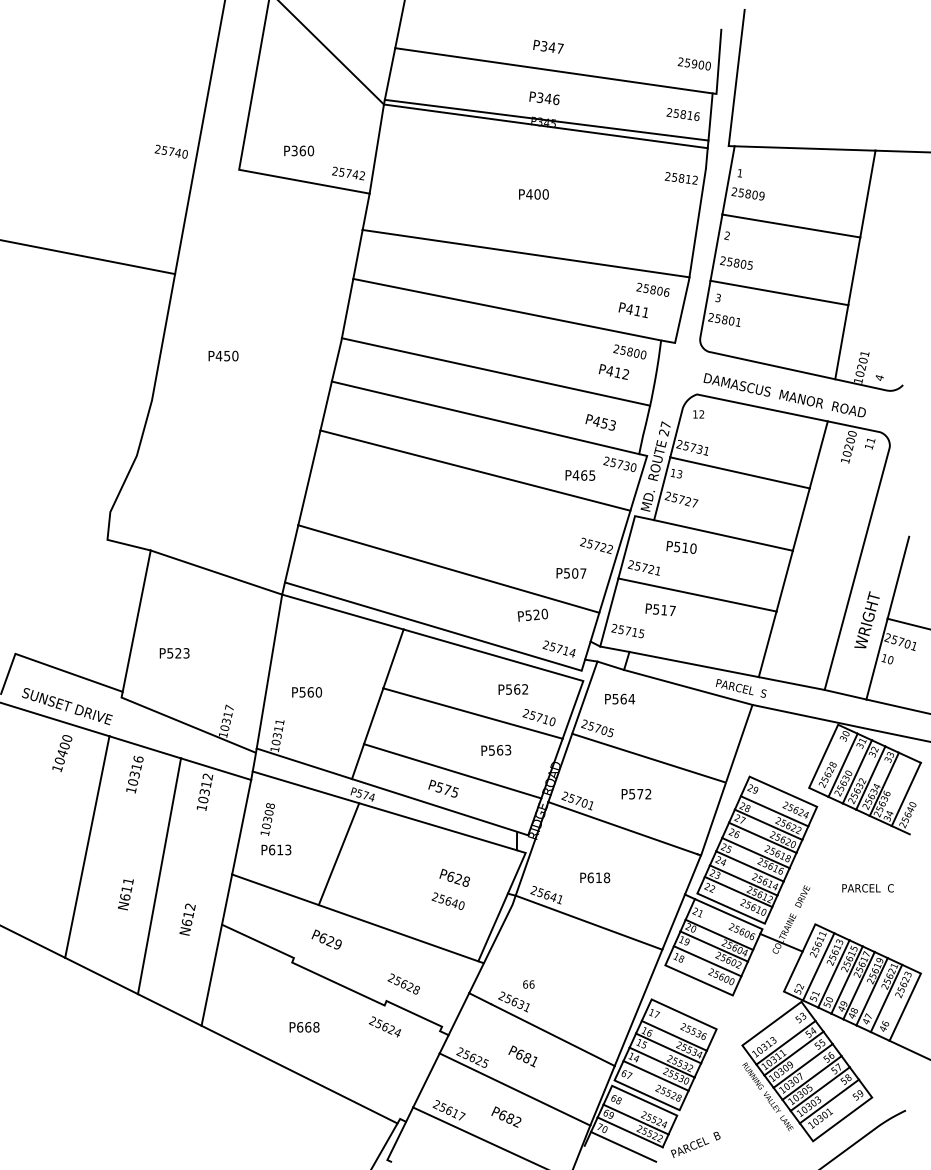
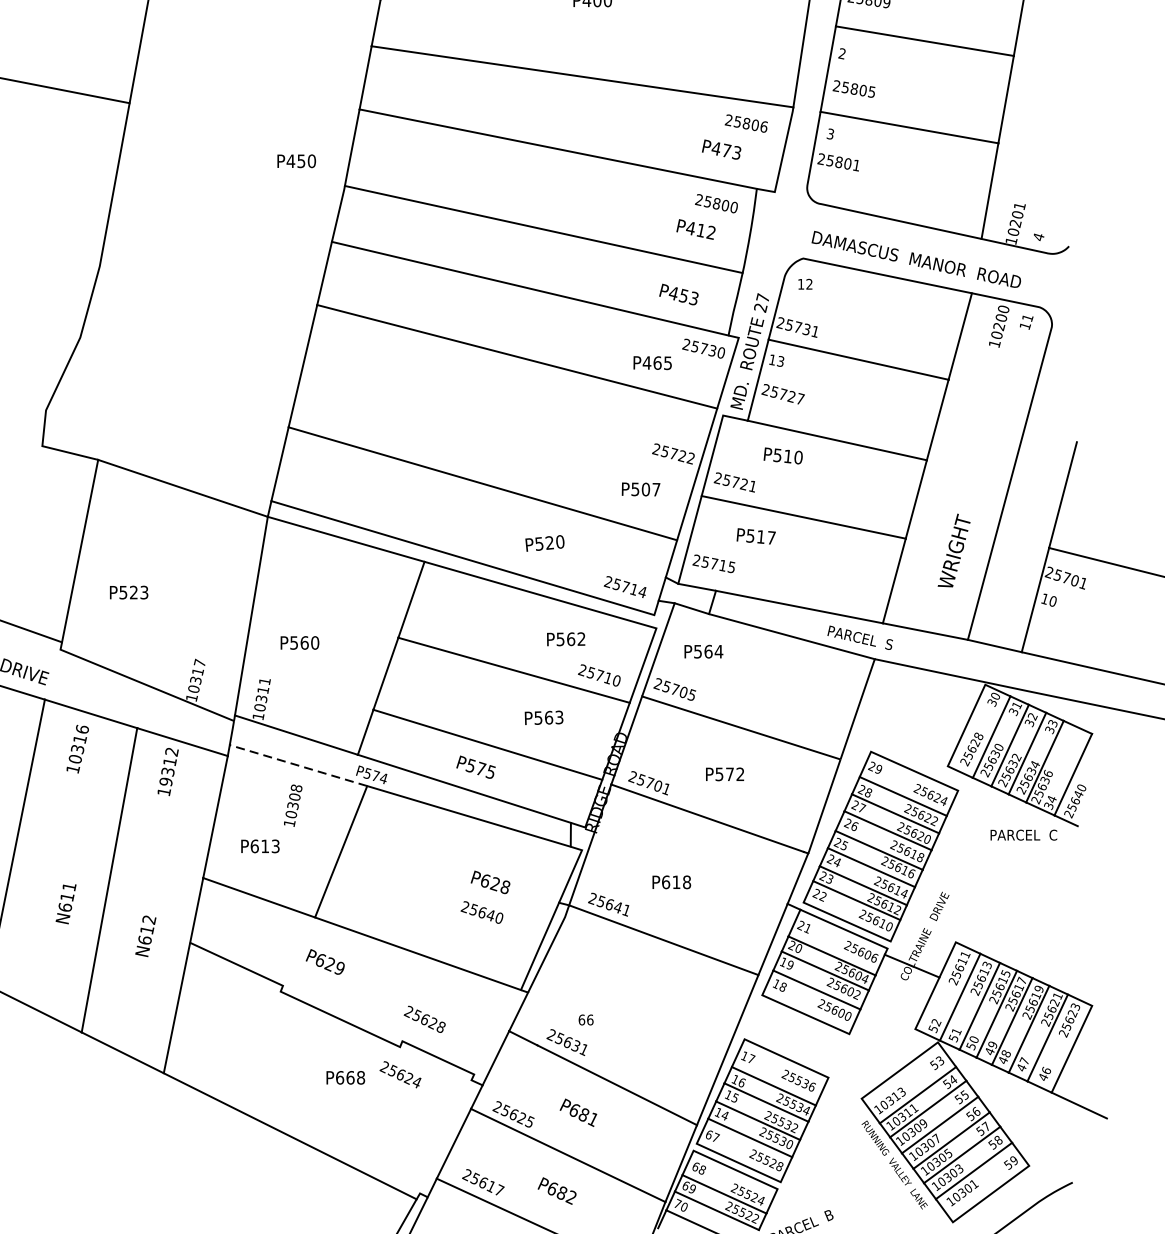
text: (641, 311) -> (731, 151), P411 -> P473
text: (223, 355) -> (296, 160), moved
text: (532, 614) -> (544, 542), moved
text: (866, 619) -> (953, 550), moved
line: (305, 787) -> (297, 765), solid -> dashed
text: (203, 800) -> (166, 782), 10312 -> 19312
text: (267, 819) -> (292, 805), moved
text: (867, 888) -> (1023, 835), moved
text: (304, 1027) -> (345, 1078), moved

